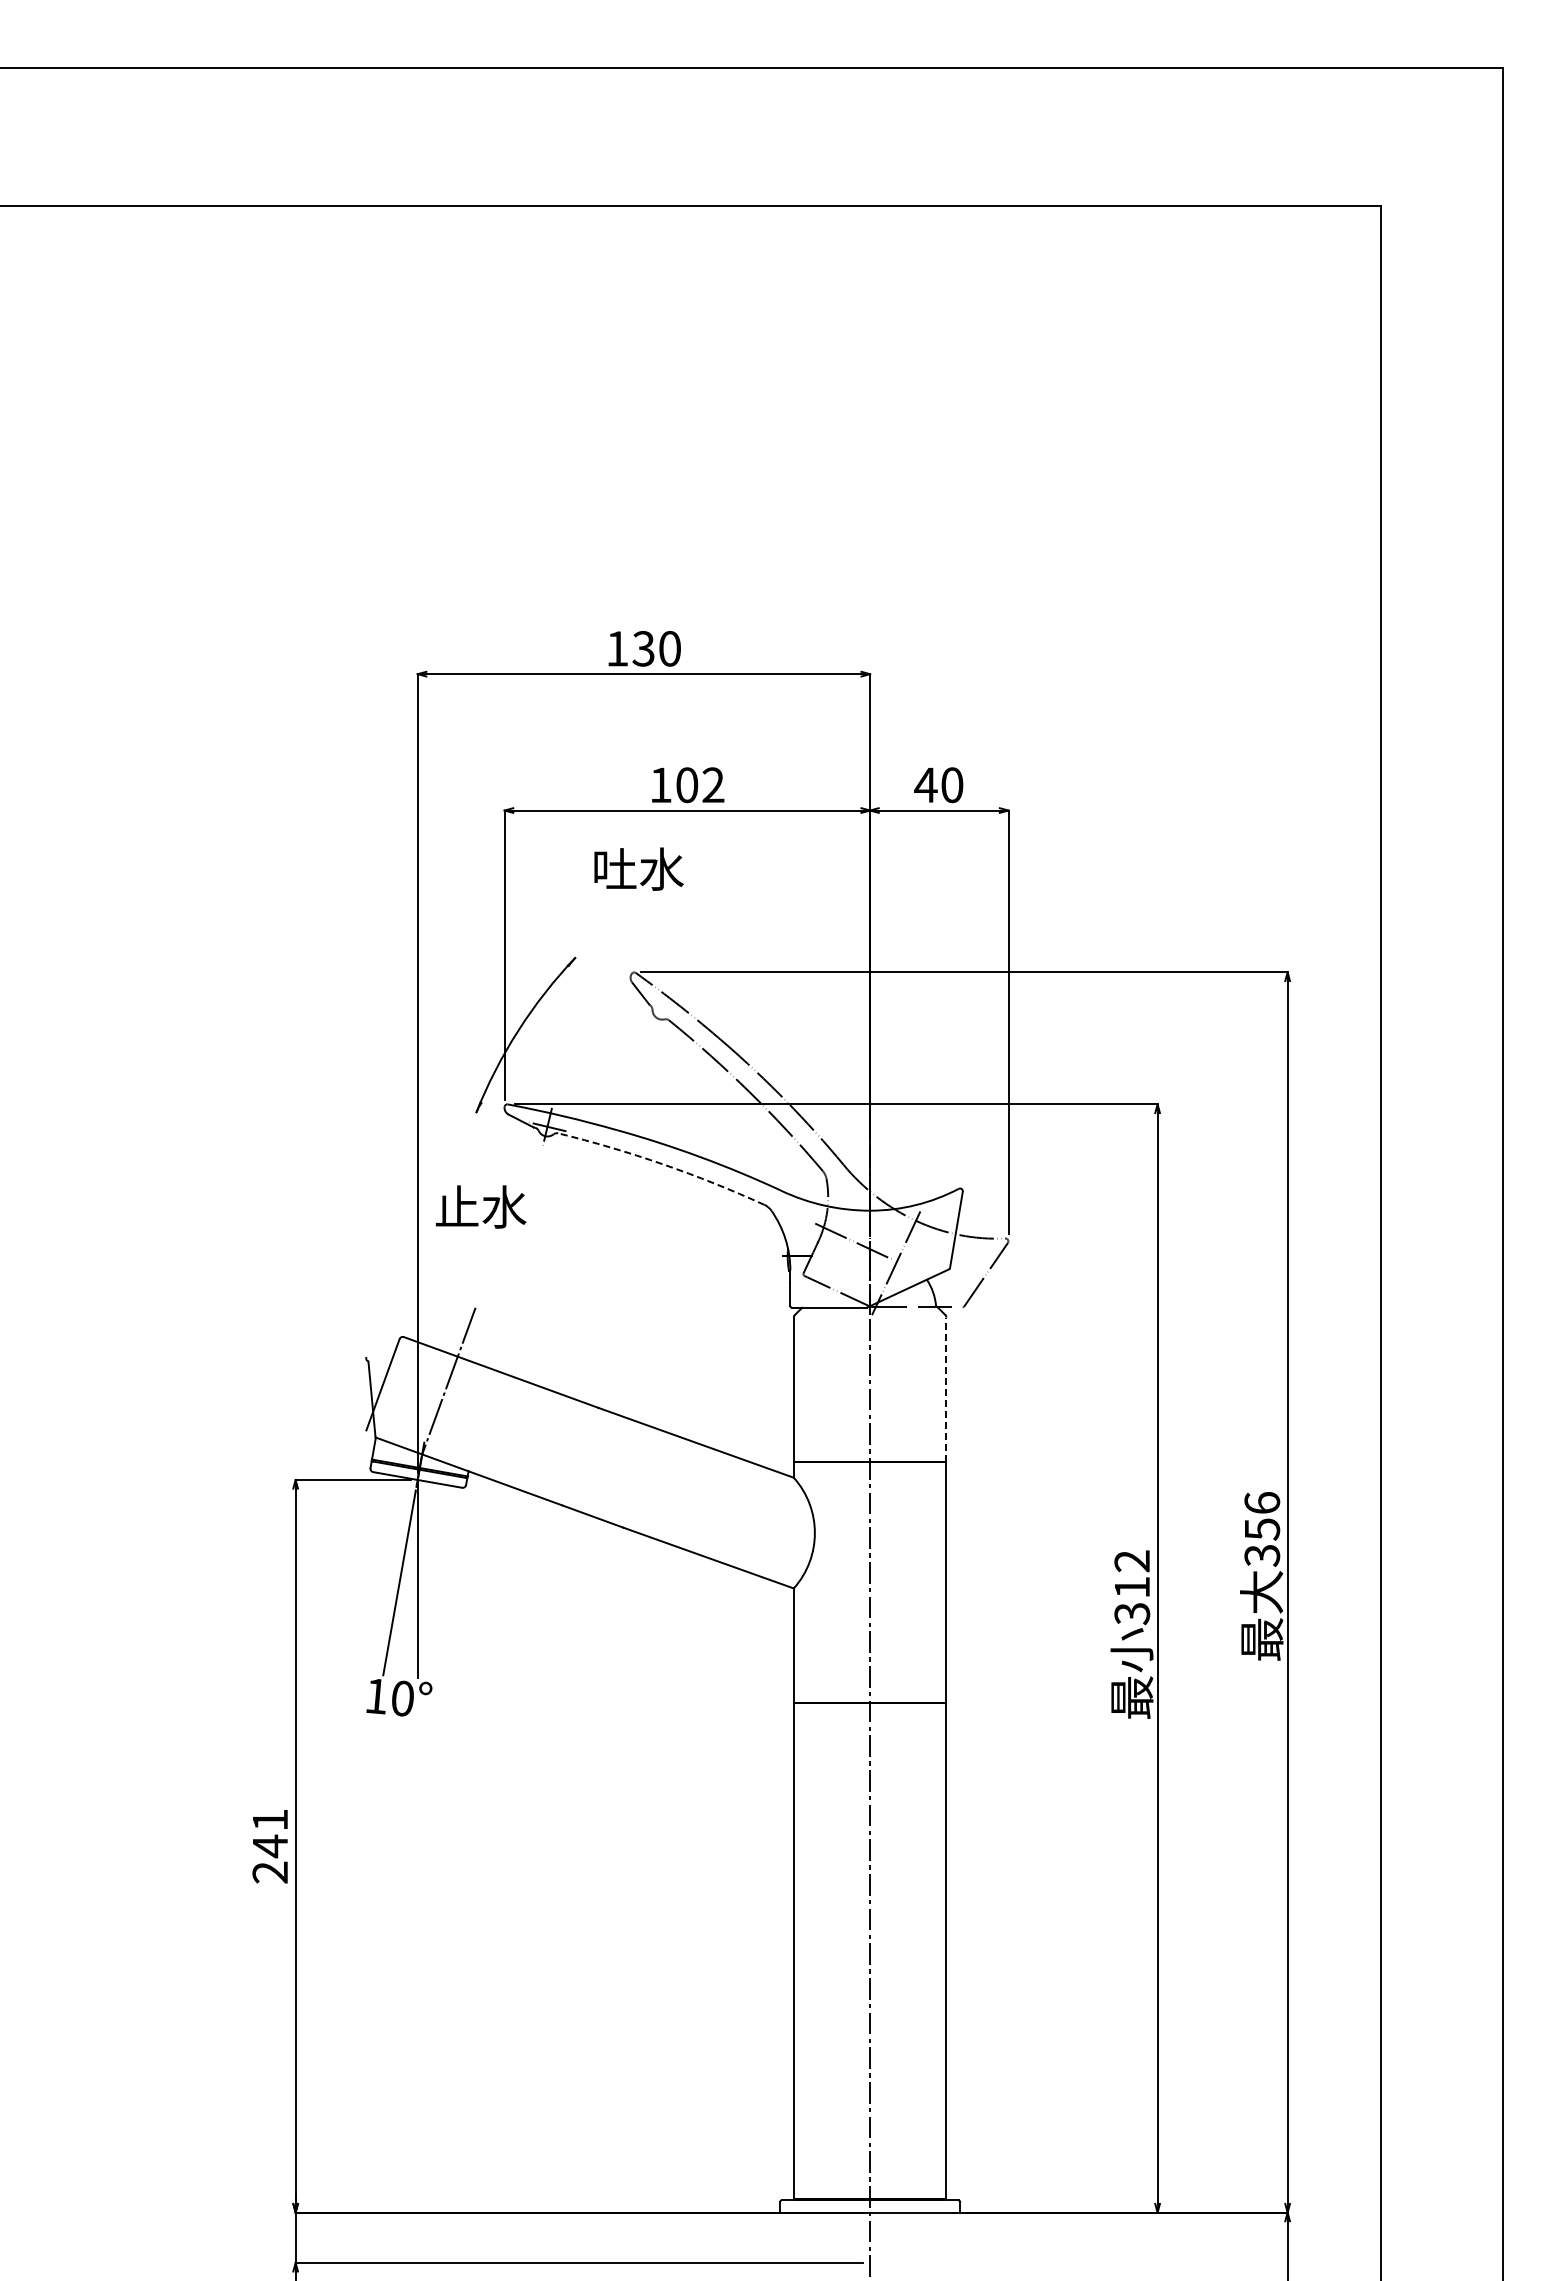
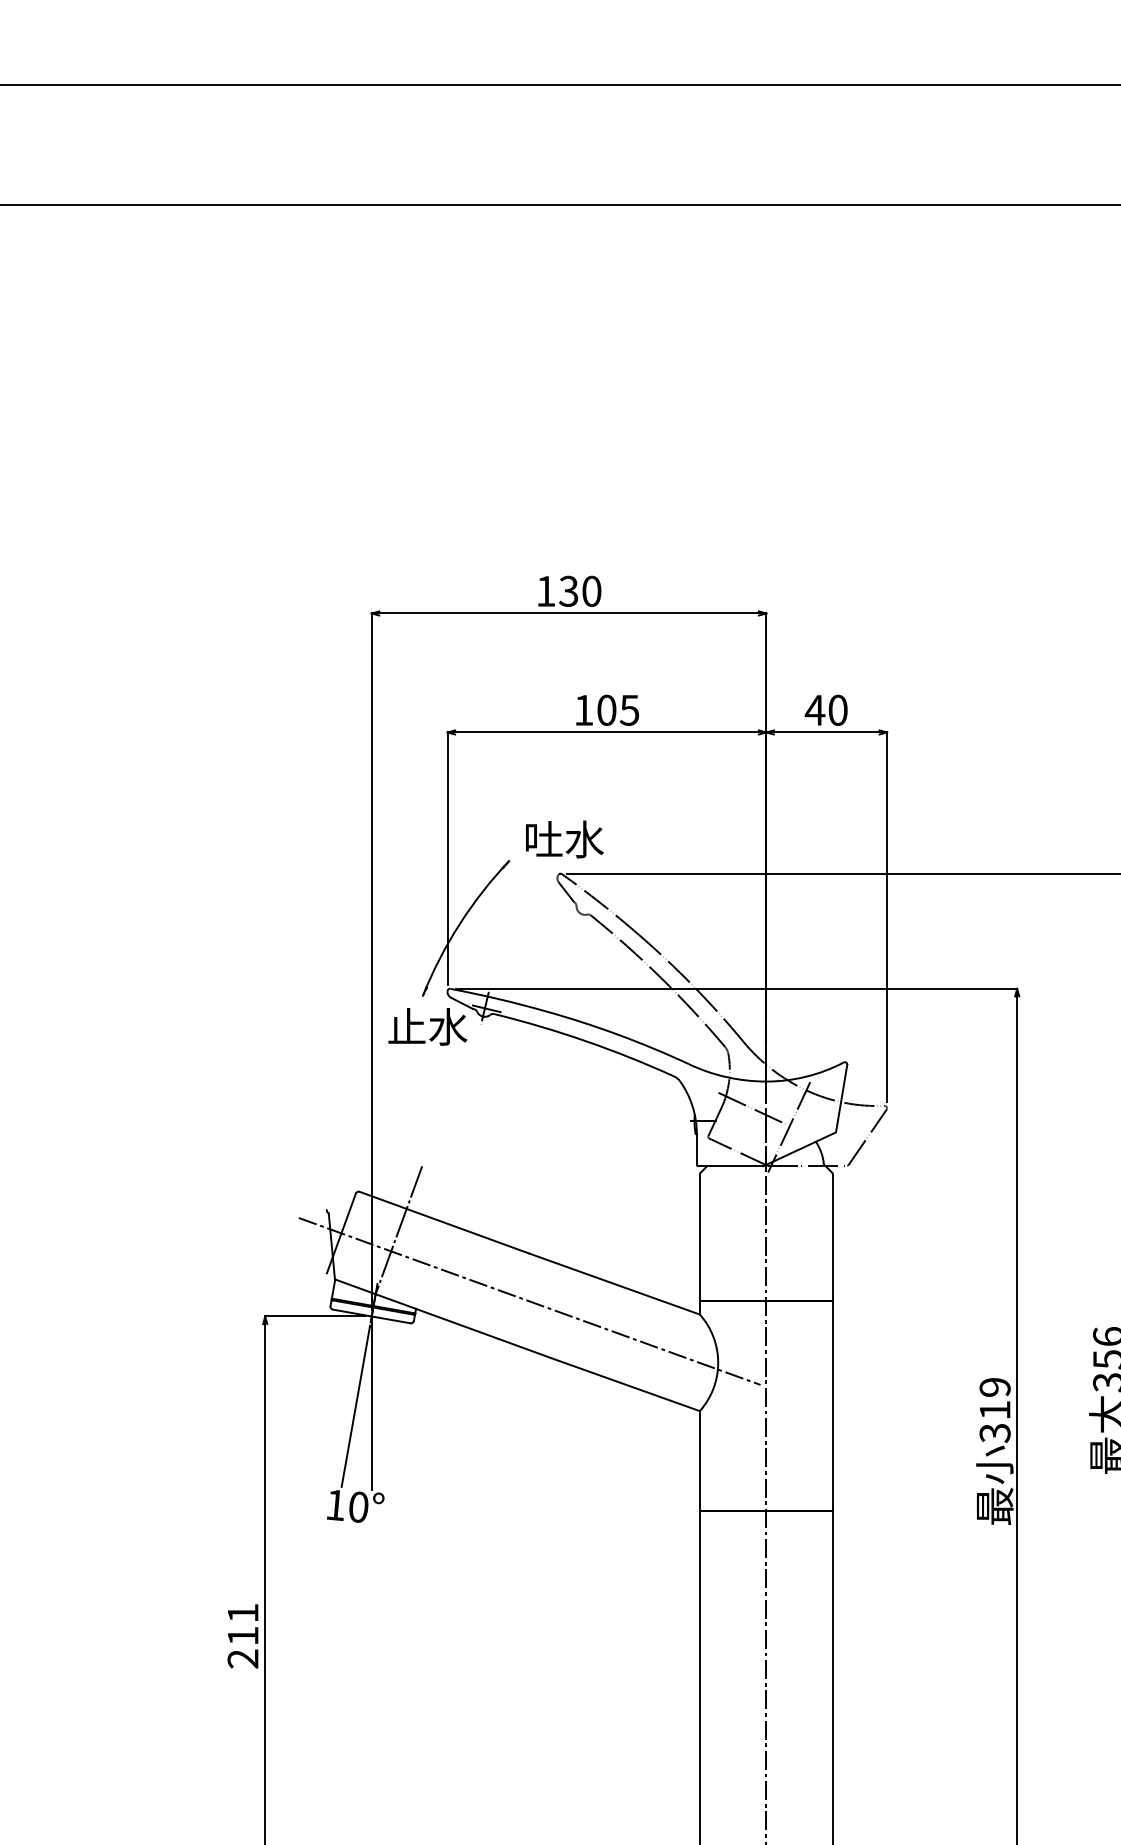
text: (713, 785) -> (629, 710), 102 -> 105
text: (638, 868) -> (564, 838), moved
arc: (663, 1164) -> (586, 1041), dashed -> solid
text: (481, 1206) -> (428, 1026), moved
line: (946, 1389) -> (833, 1237), dashed -> solid
line: (598, 1462) -> (529, 1301), added
text: (1132, 1561) -> (995, 1387), 312 -> 319
text: (270, 1846) -> (243, 1636), 241 -> 211

